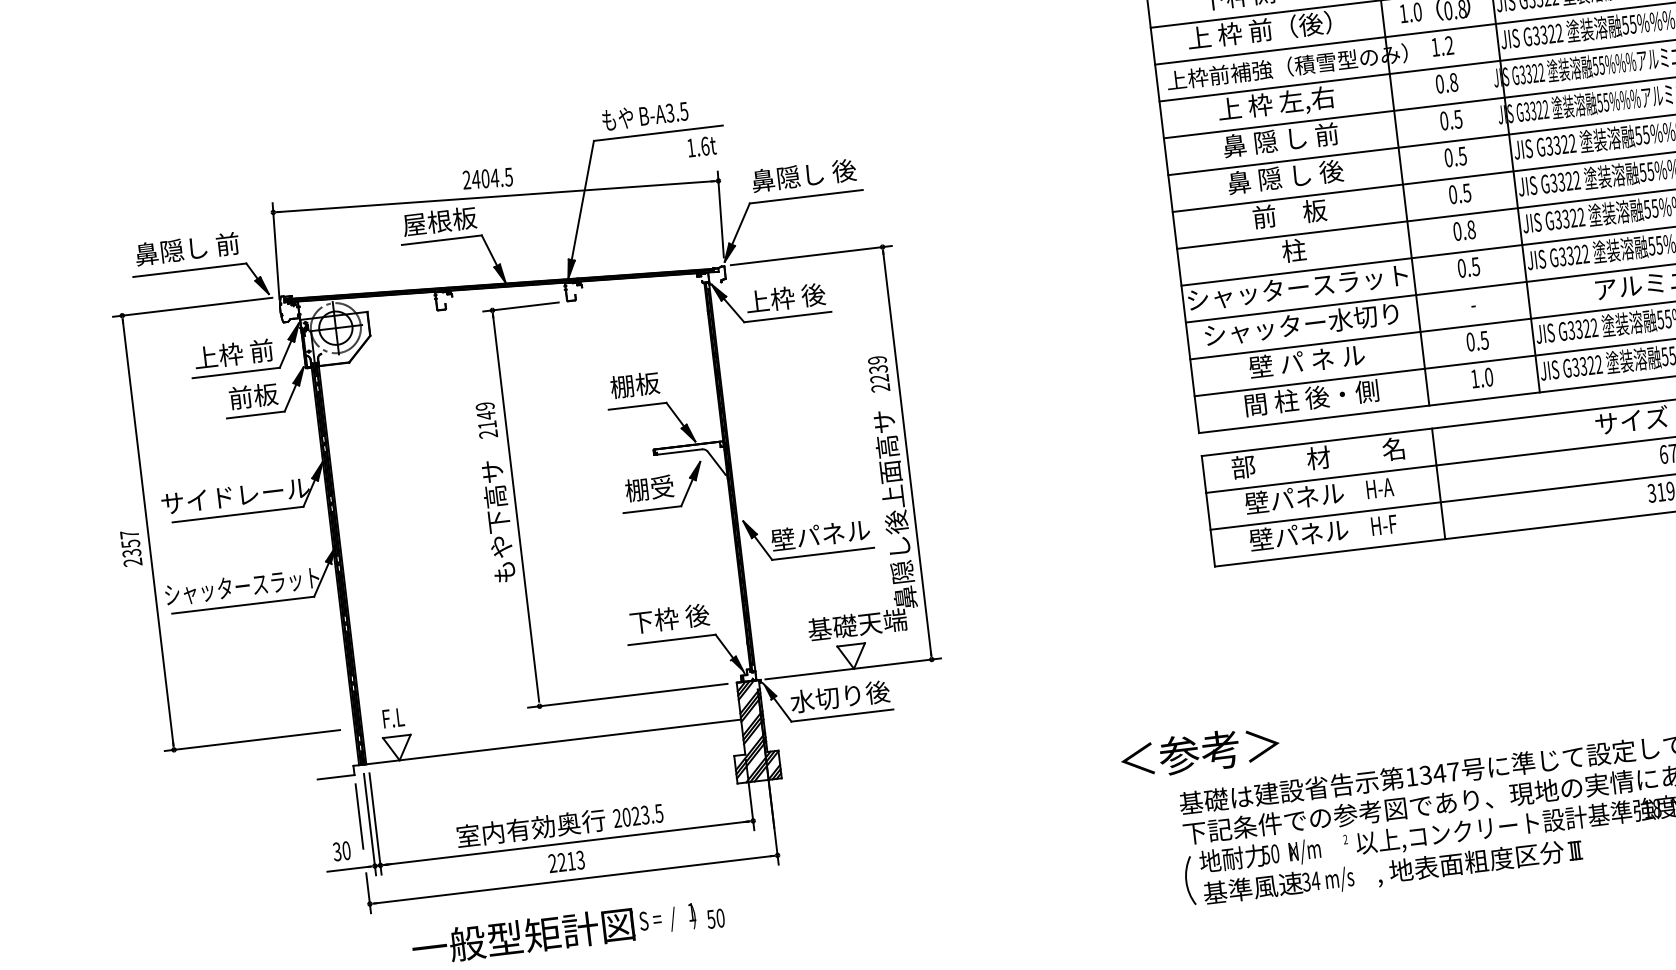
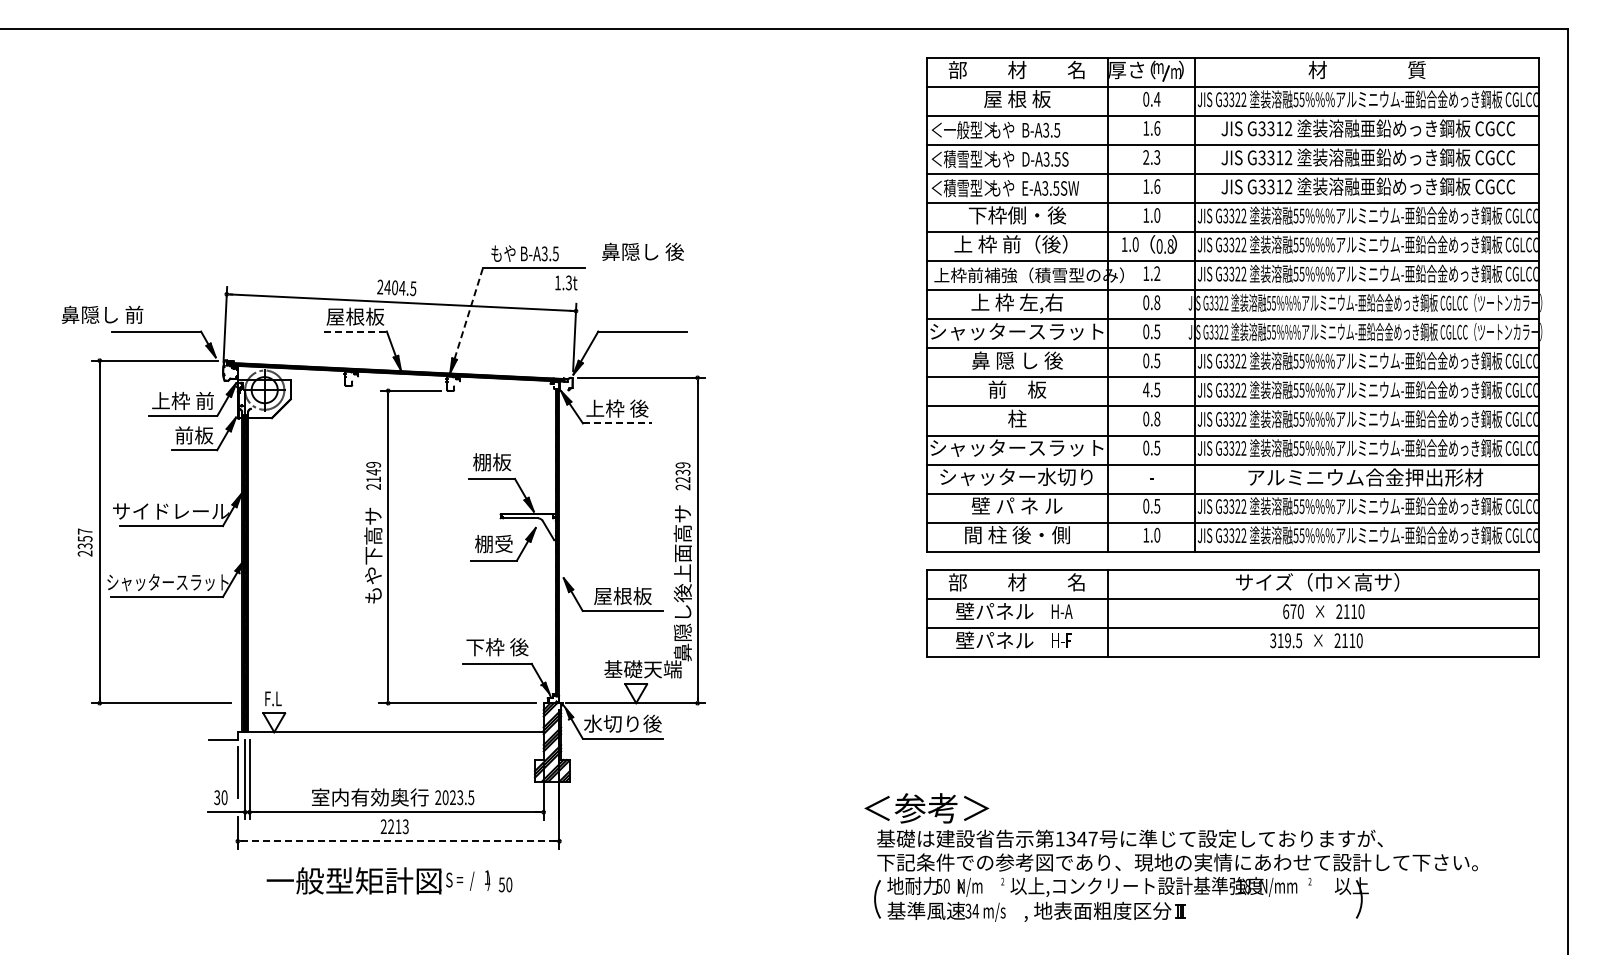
text: (1279, 140) -> (1016, 331), 鼻 隠 し 前 -> シャッタースラット
text: (704, 145) -> (568, 282), 1.6t -> 1.3t
text: (803, 175) -> (642, 251), moved
text: (1452, 194) -> (1145, 389), 0.5 -> 4.5
line: (582, 200) -> (468, 313), solid -> dashed
line: (442, 240) -> (355, 331), solid -> dashed
text: (187, 248) -> (102, 314), moved
line: (788, 317) -> (617, 423), solid -> dashed
text: (820, 535) -> (622, 596), 壁パネル -> 屋根板
text: (1199, 752) -> (926, 808), moved
line: (574, 879) -> (399, 841), solid -> dashed

